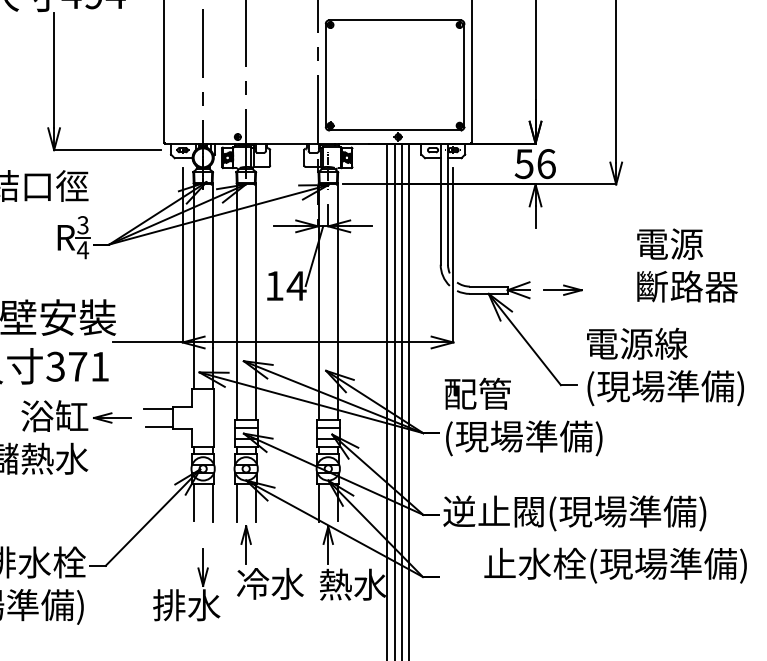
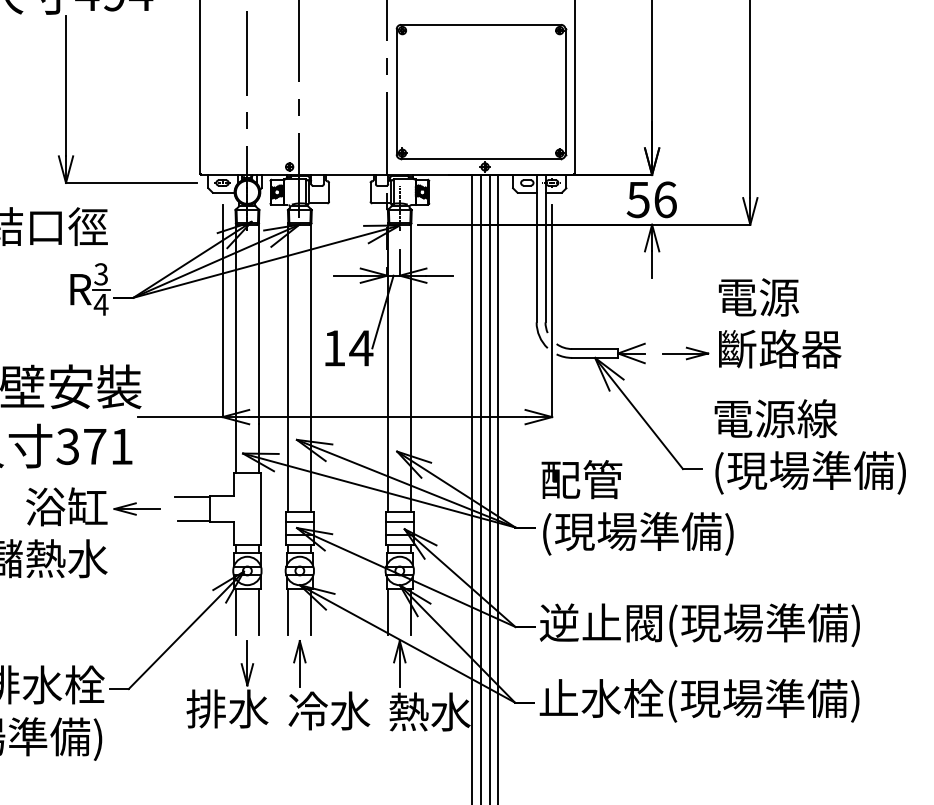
text: (687, 265) -> (779, 323), moved
text: (615, 565) -> (699, 700), moved
part: (178, 589) -> (217, 689), moved

